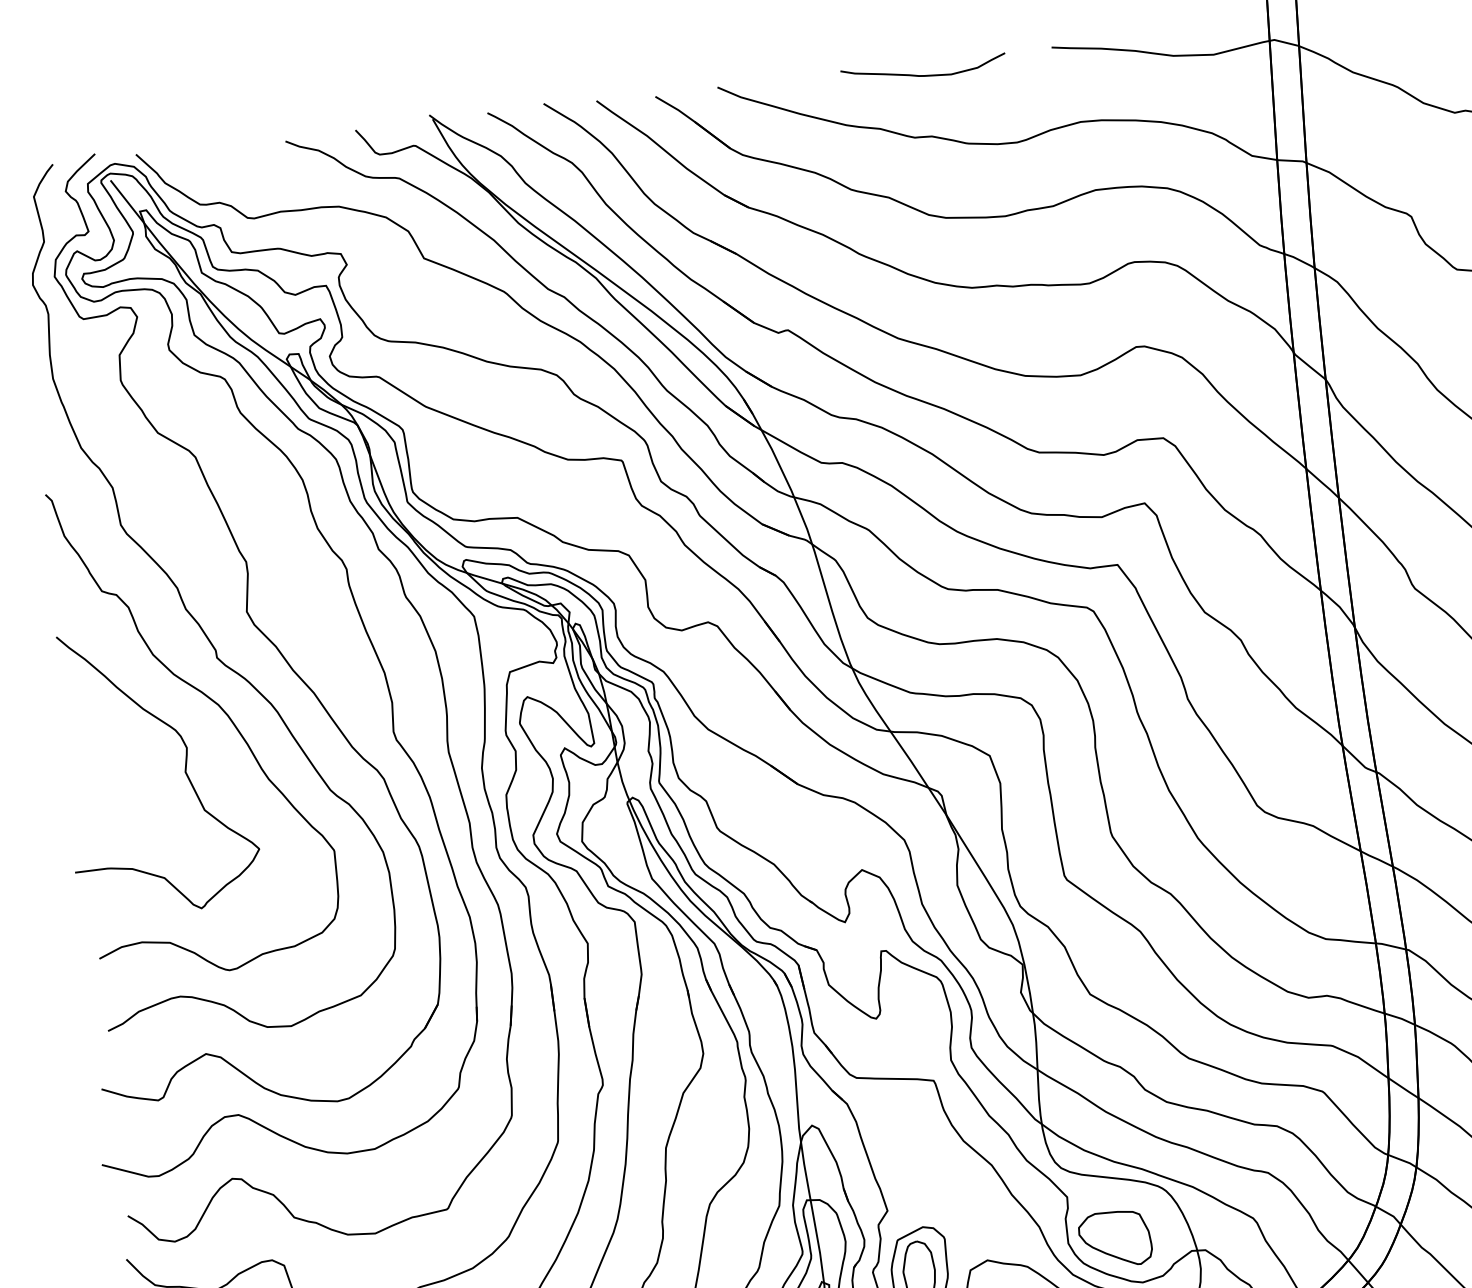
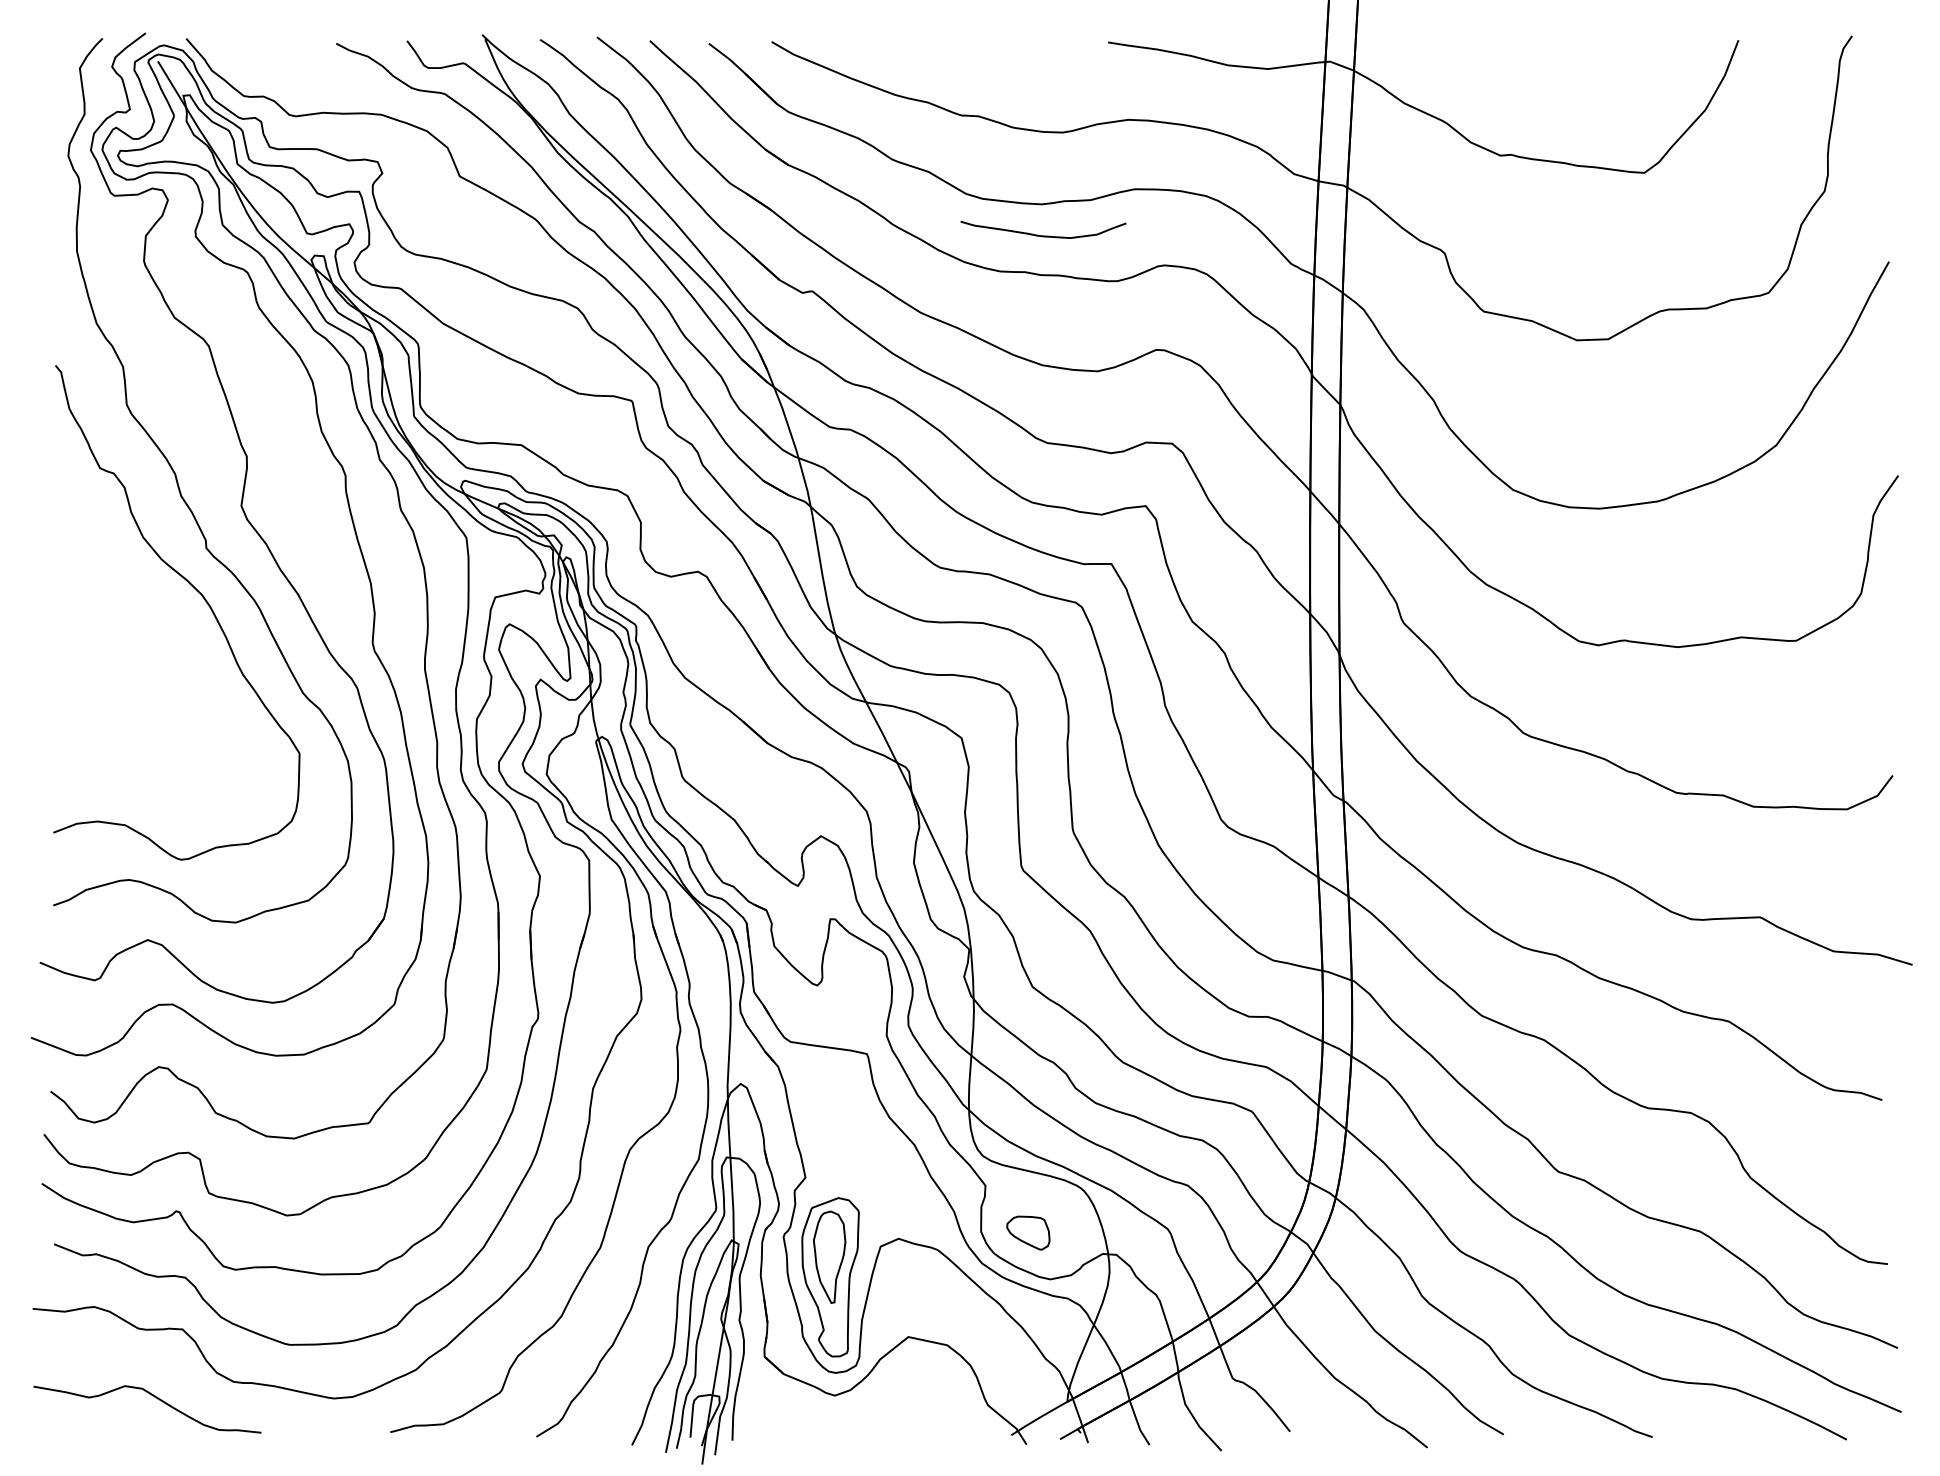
curve: (924, 75) -> (1043, 235), moved
curve: (184, 769) -> (160, 655), removed
part: (1115, 1238) -> (1028, 1232), size x0.6

